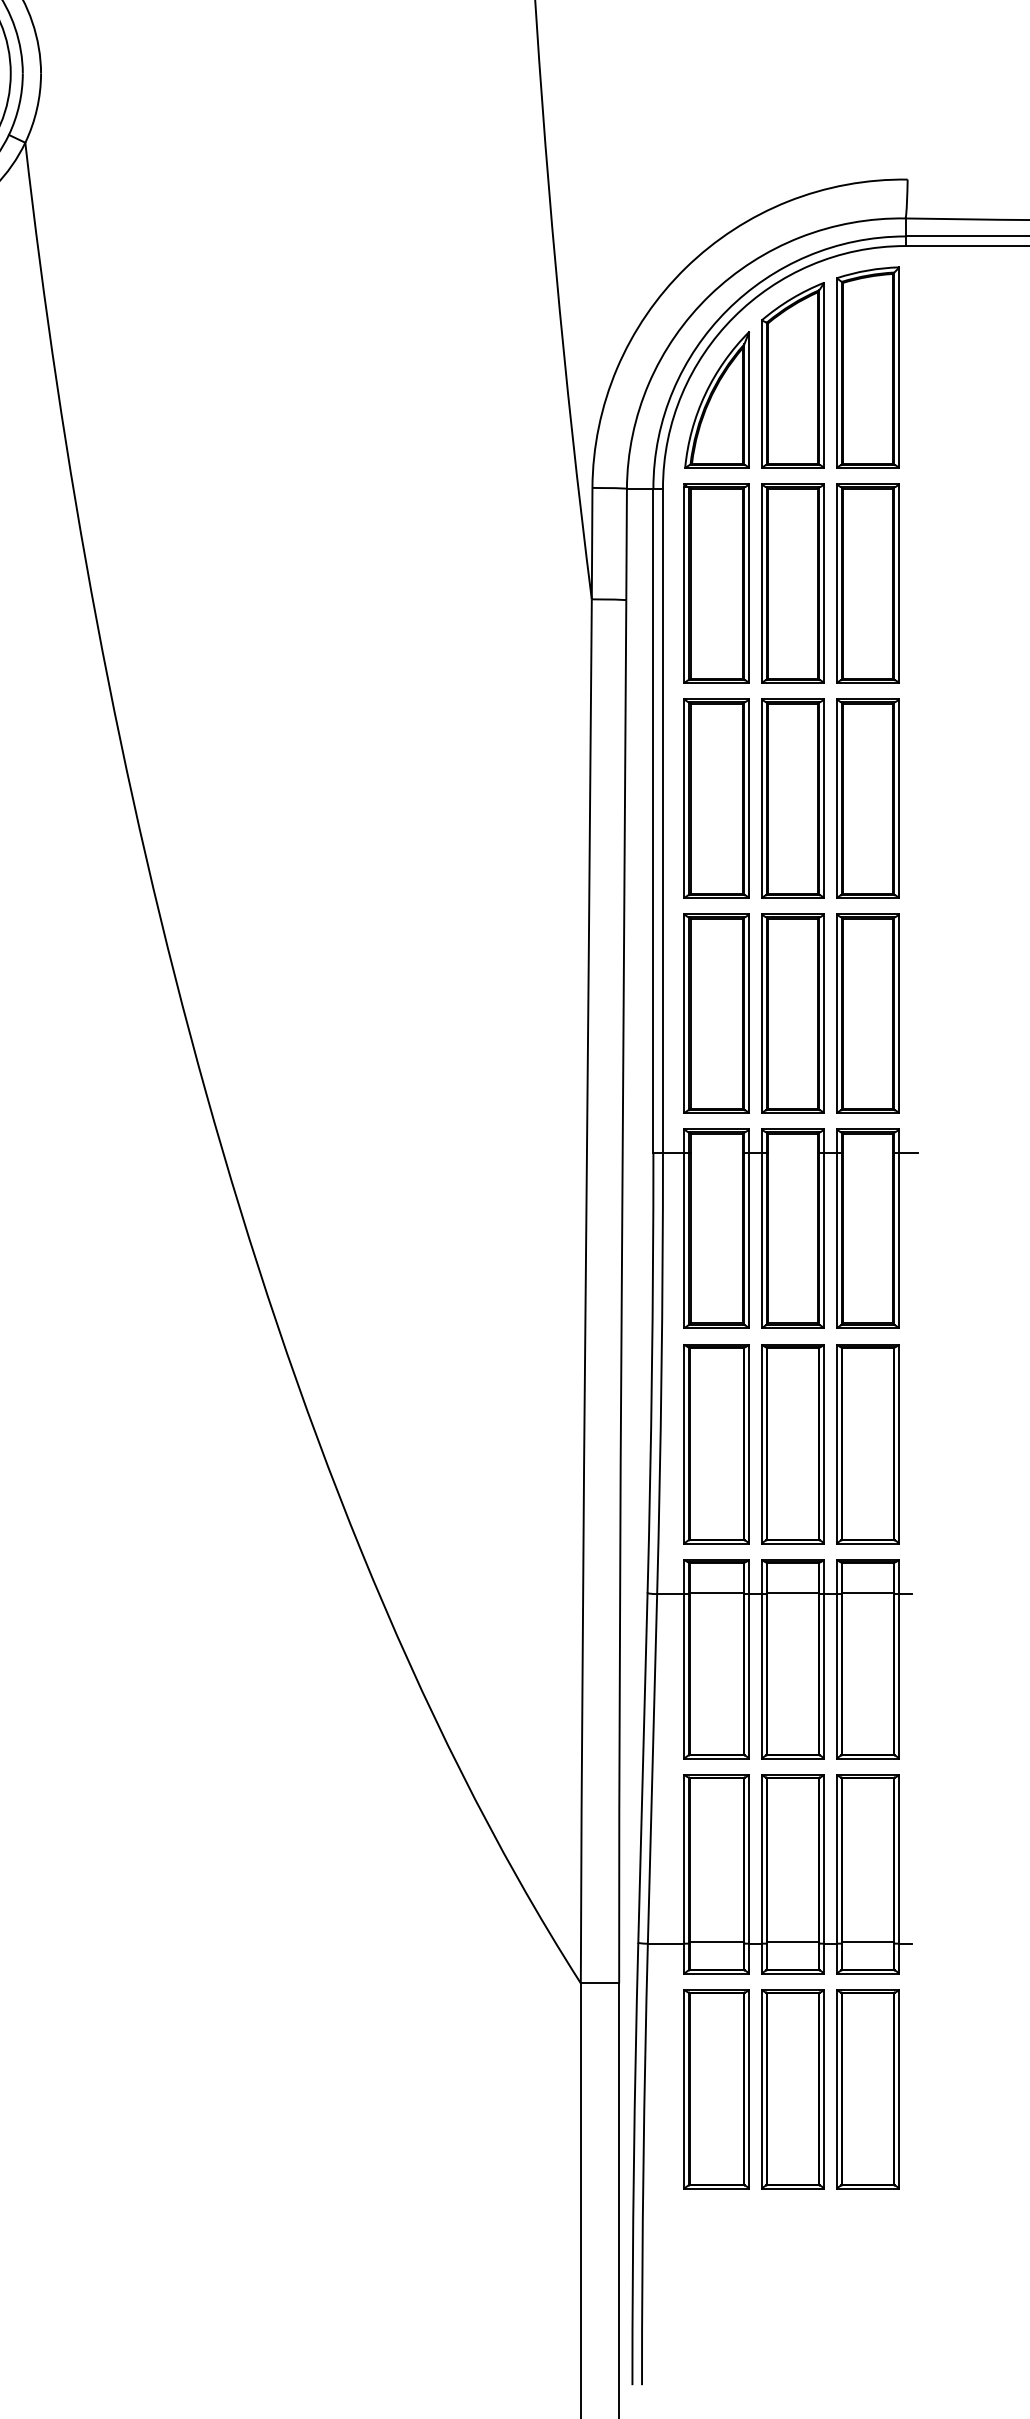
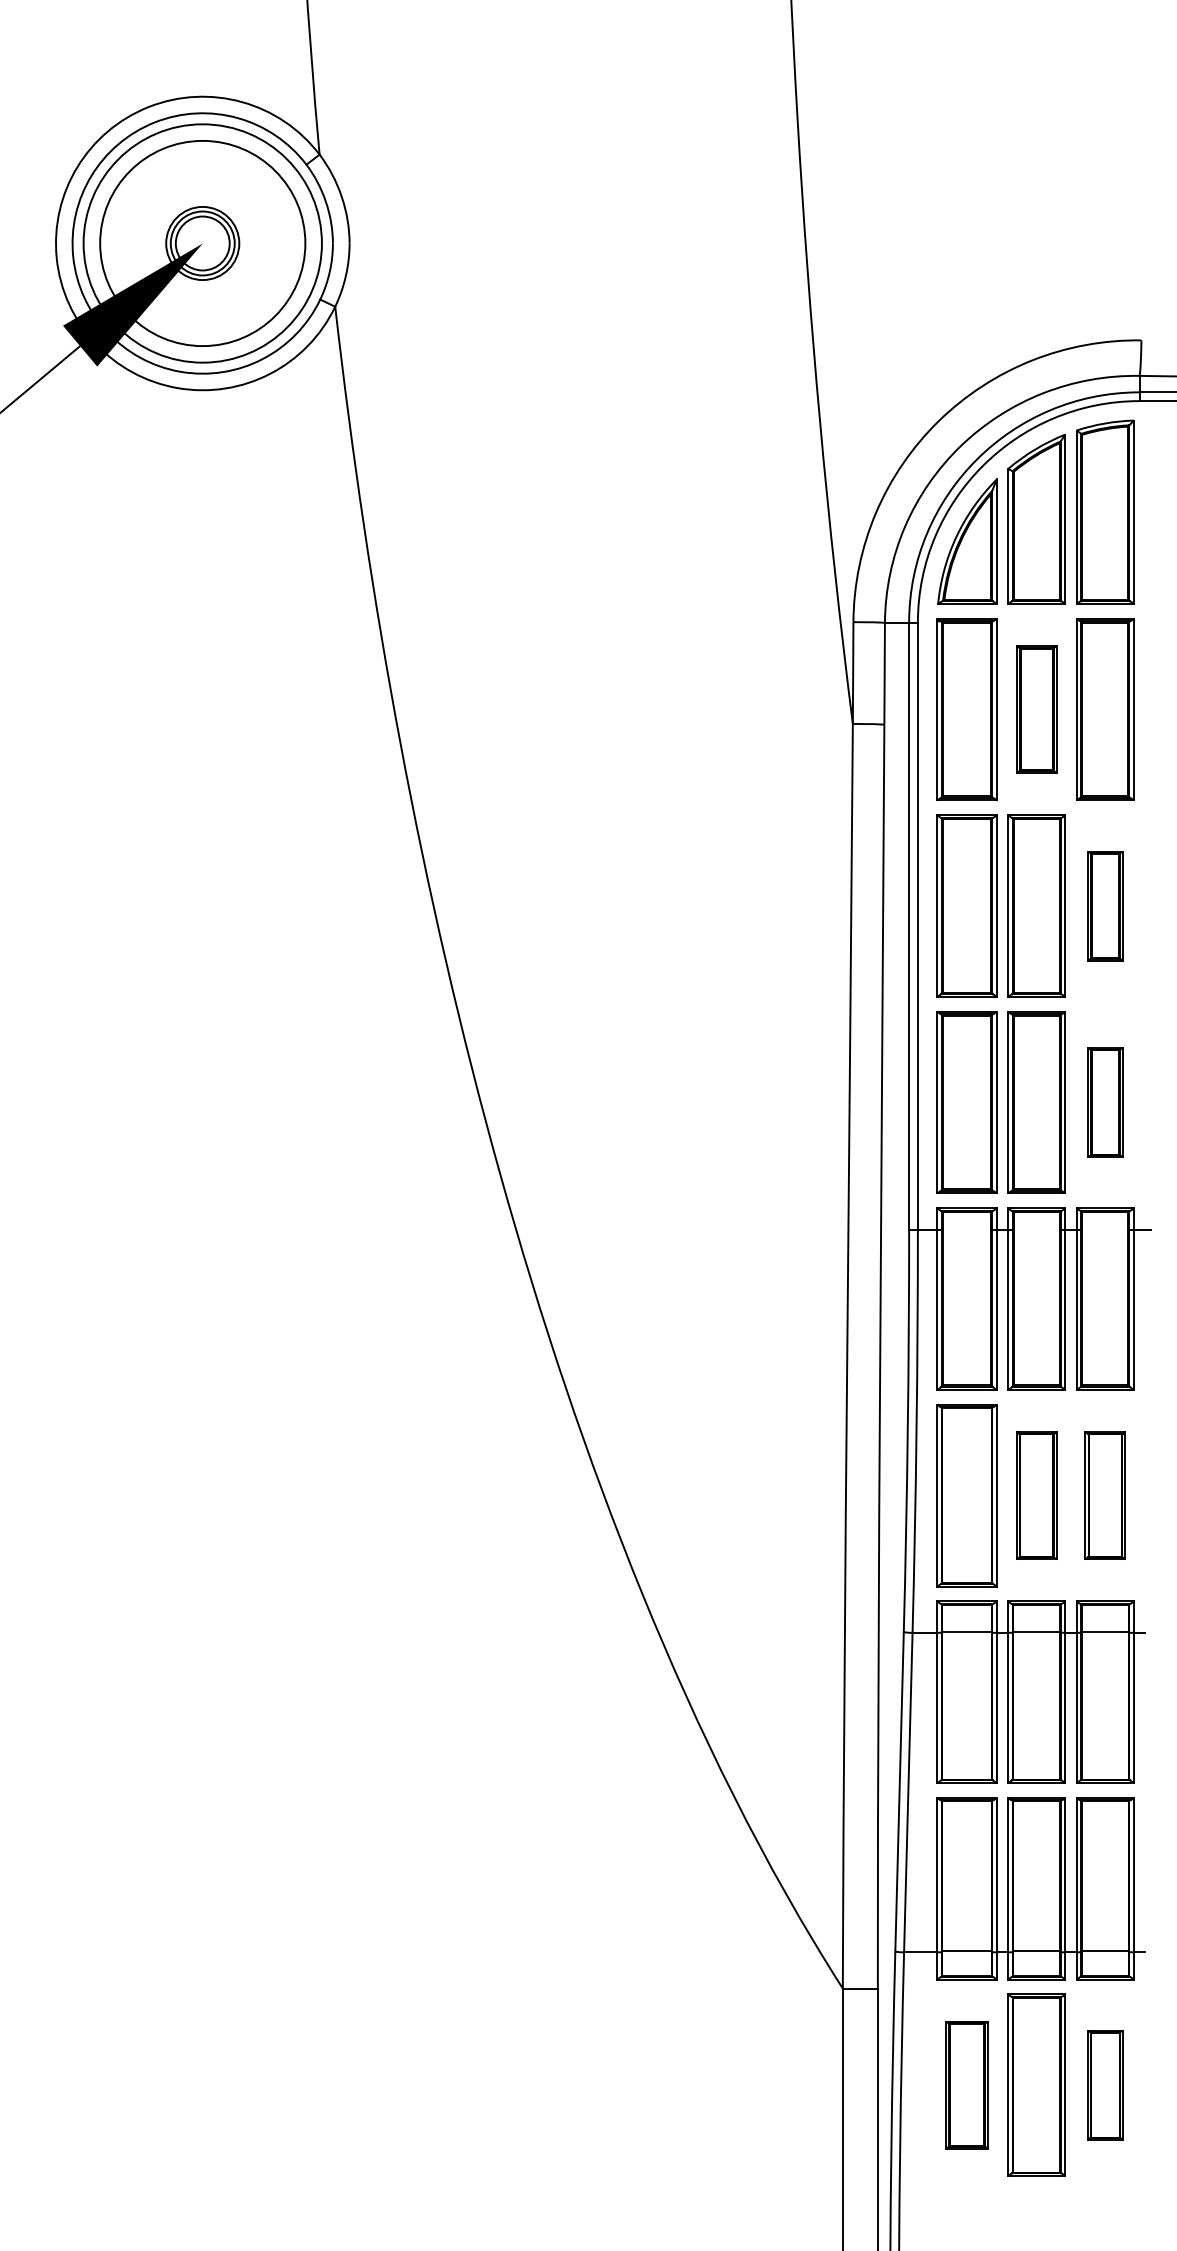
part: (792, 583) -> (1036, 709), size x0.7
part: (868, 798) -> (1105, 905), size x0.6
part: (868, 1013) -> (1105, 1102), size x0.6
part: (792, 1443) -> (1036, 1495), size x0.7
part: (868, 1443) -> (1105, 1495), size x0.7
part: (716, 2088) -> (966, 2084), size x0.7
part: (868, 2088) -> (1105, 2084), size x0.6

